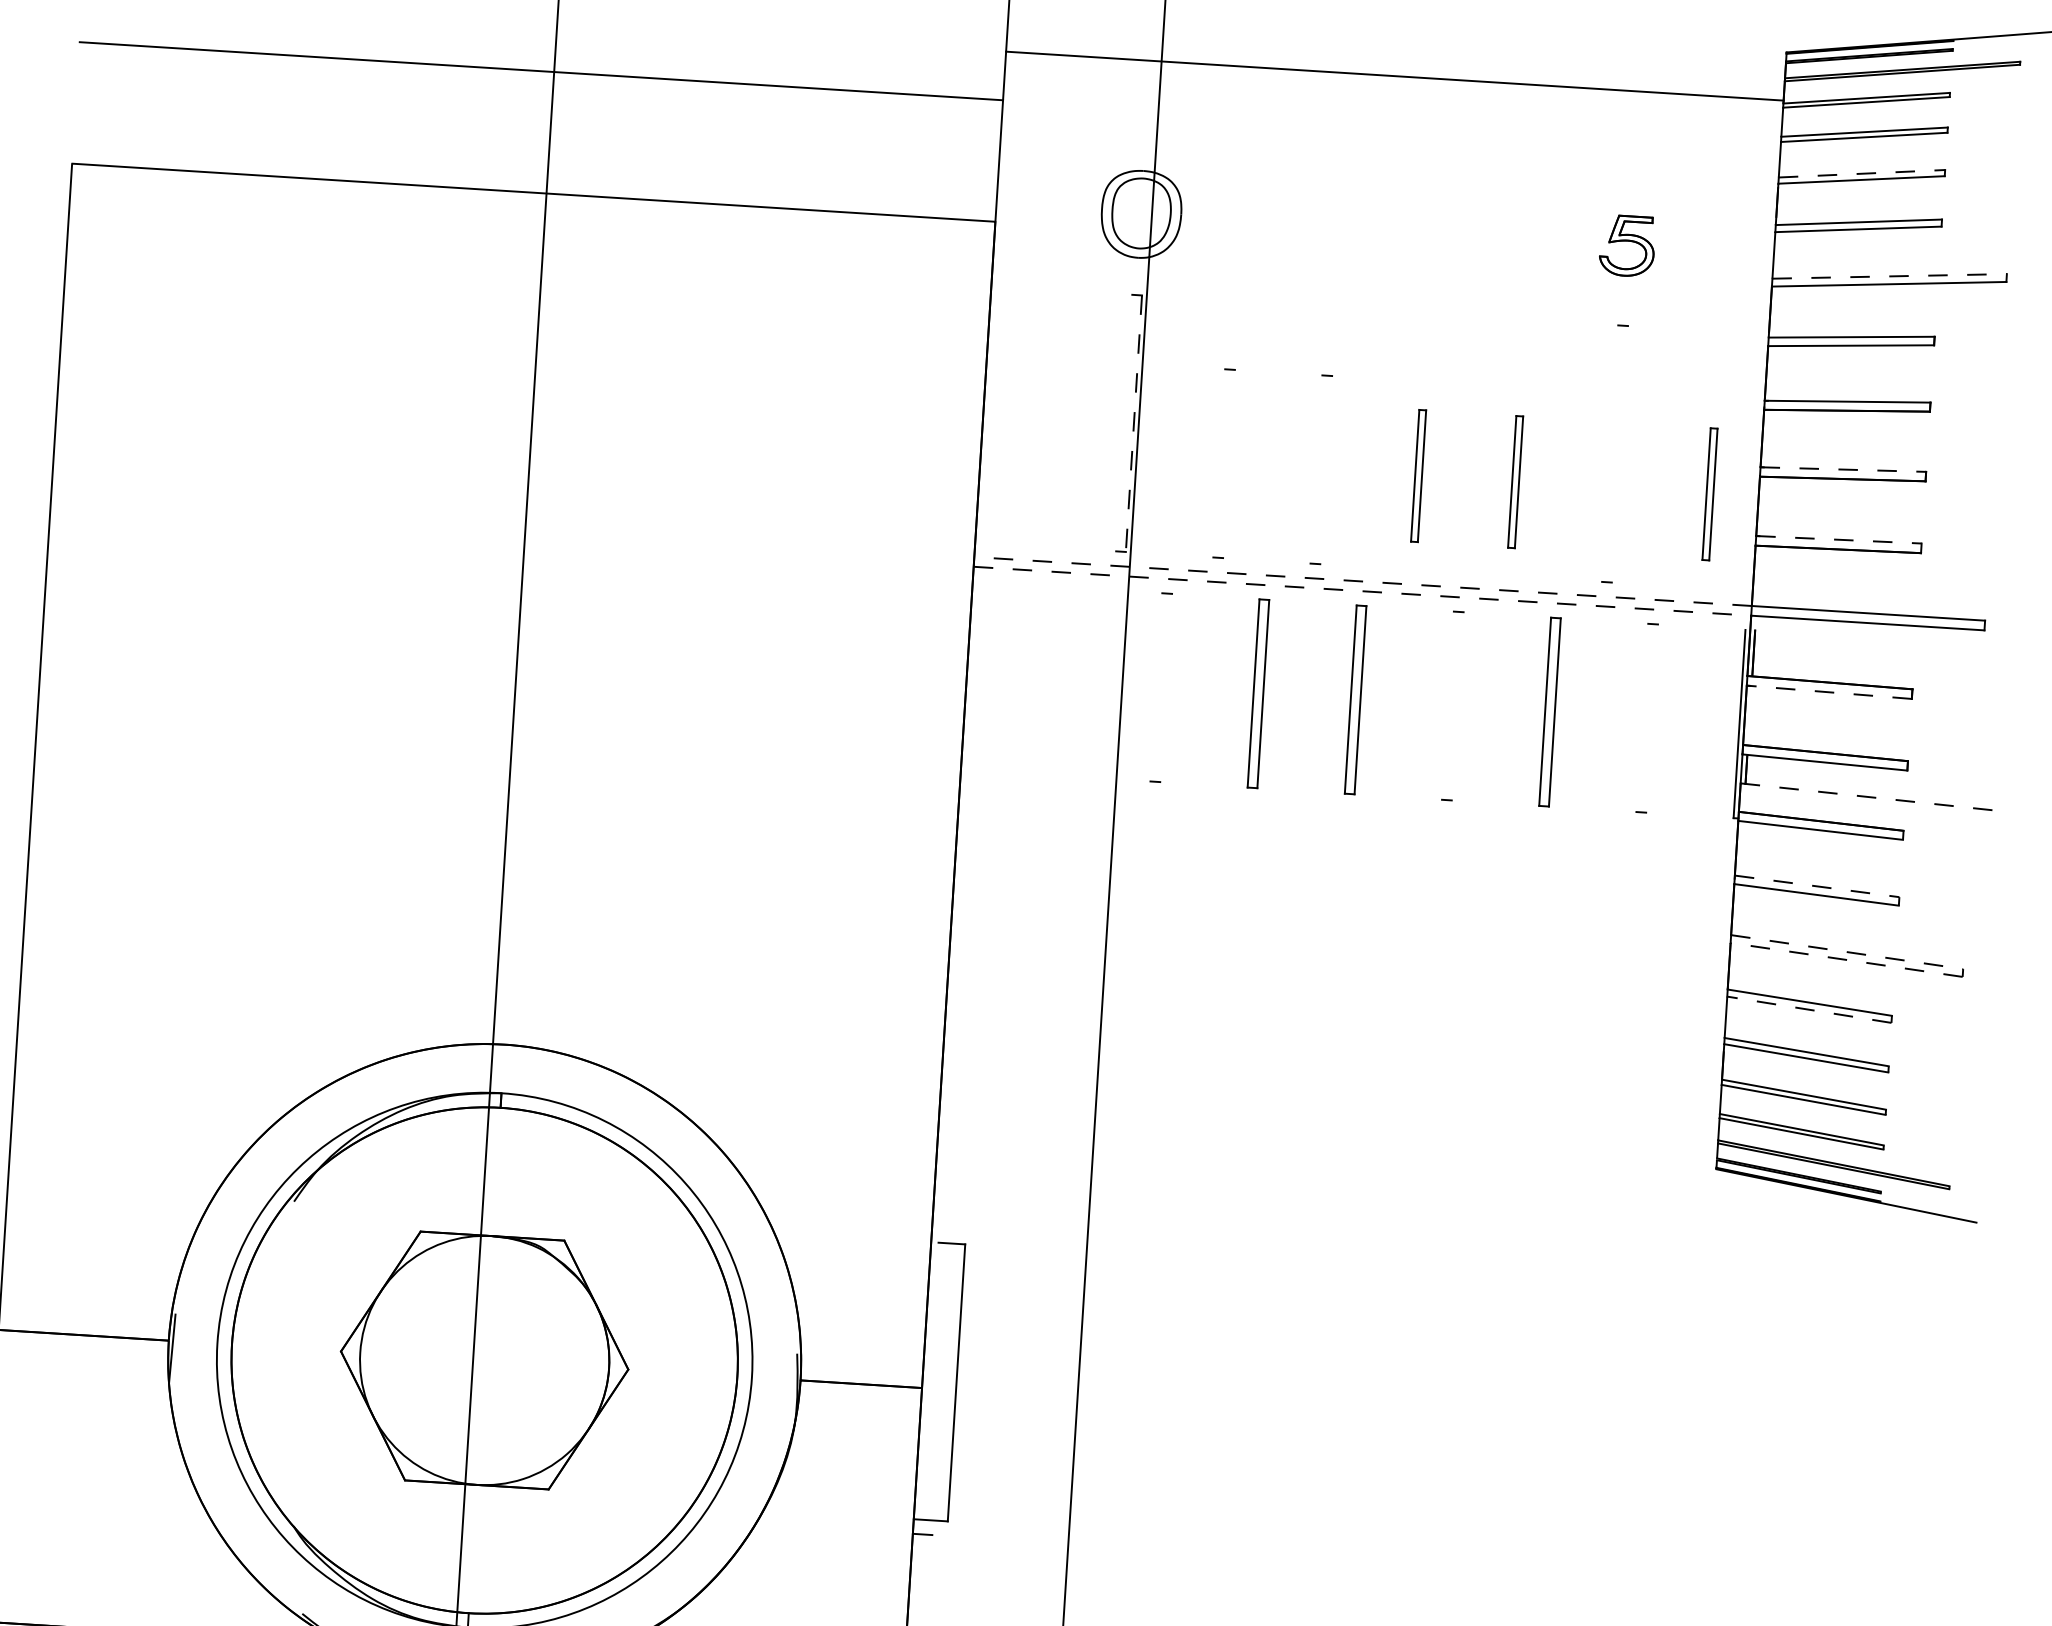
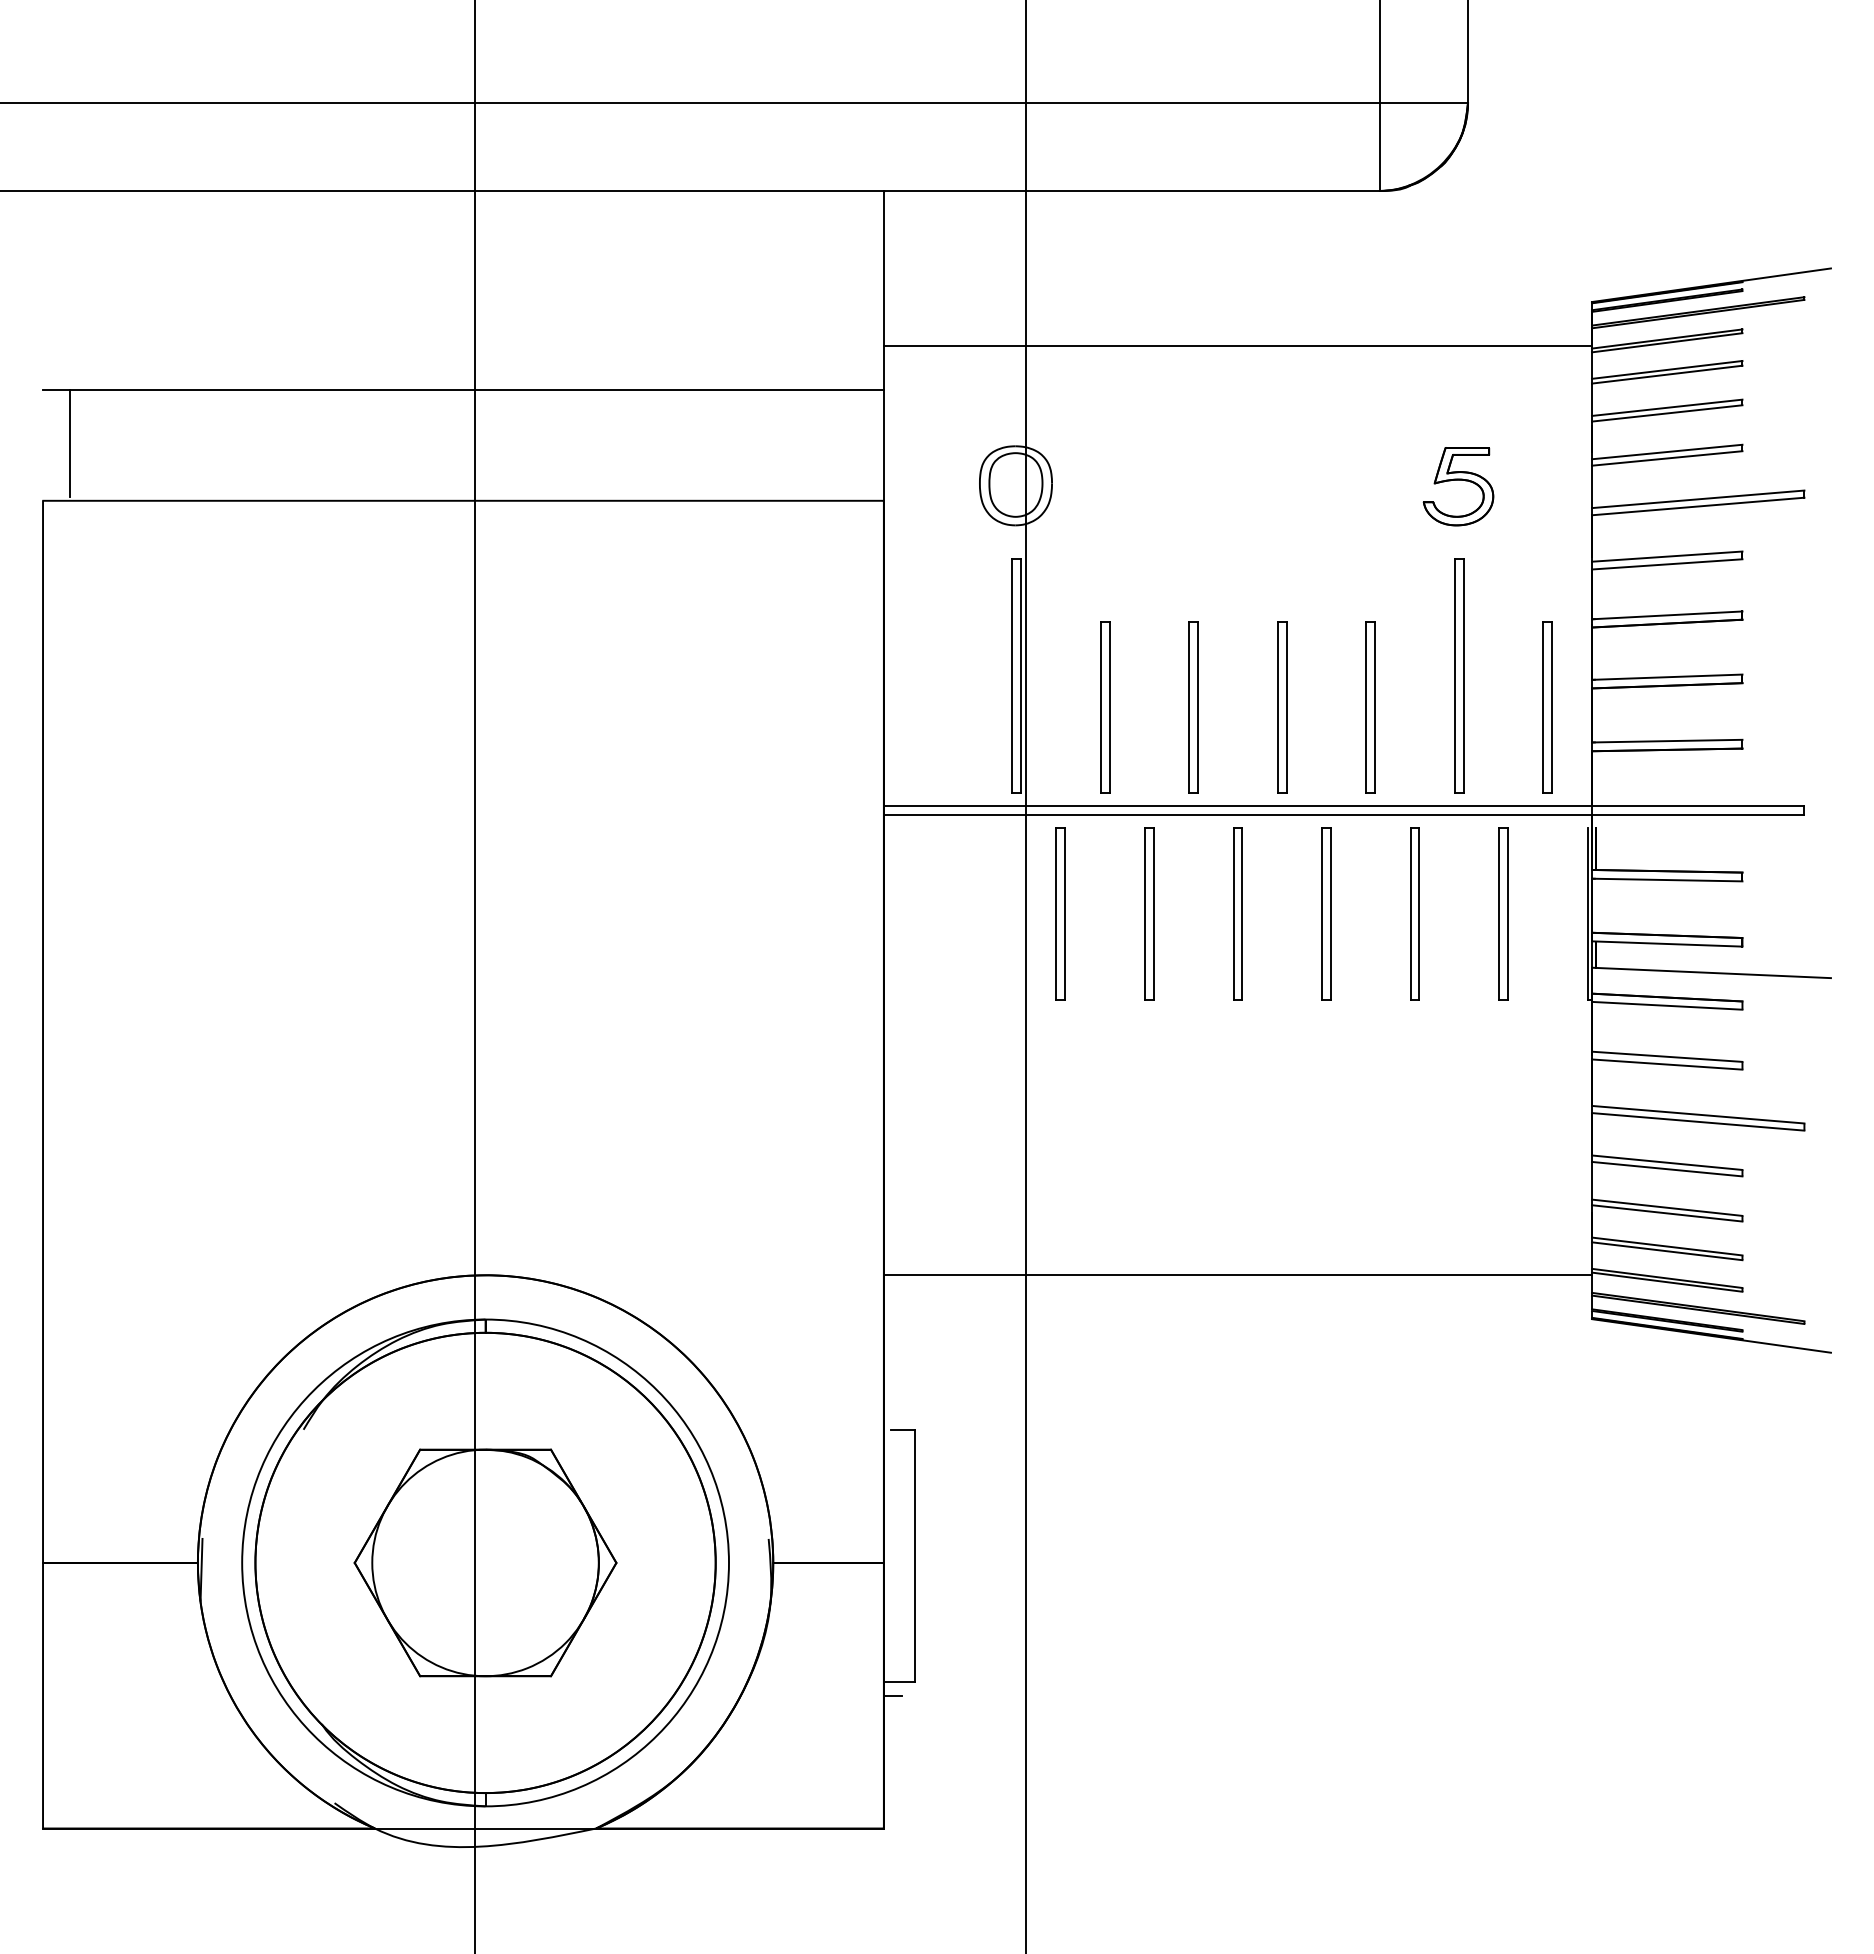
line: (105, 102) -> (69, 443), added
line: (1862, 173) -> (1667, 407), dashed -> solid
part: (1627, 245) -> (1458, 486), size x1.43
line: (1889, 276) -> (1698, 499), dashed -> solid
line: (1124, 422) -> (1012, 675), added
line: (1134, 424) -> (1021, 676), dashed -> solid
line: (1609, 453) -> (1454, 675), added
line: (1619, 453) -> (1463, 675), added
line: (1219, 462) -> (1100, 706), added
line: (1228, 463) -> (1109, 706), added
line: (1316, 468) -> (1189, 706), added
line: (1326, 469) -> (1198, 706), added
line: (1843, 469) -> (1667, 677), dashed -> solid
part: (1418, 476) -> (1282, 707), size x1.43
part: (1515, 482) -> (1370, 707), size x1.43
part: (1709, 494) -> (1547, 707), size x1.43
line: (1839, 540) -> (1667, 741), dashed -> solid
line: (1362, 581) -> (1237, 806), dashed -> solid
line: (1363, 591) -> (1238, 815), dashed -> solid
line: (1156, 686) -> (1056, 913), added
line: (1166, 687) -> (1065, 913), added
line: (1828, 692) -> (1666, 880), dashed -> solid
line: (1448, 705) -> (1322, 913), added
line: (1457, 705) -> (1330, 913), added
line: (1642, 717) -> (1499, 913), added
line: (1651, 717) -> (1507, 913), added
line: (1871, 796) -> (1711, 972), dashed -> solid
line: (1817, 886) -> (1667, 1056), dashed -> solid
line: (1847, 951) -> (1698, 1114), dashed -> solid
line: (1847, 959) -> (1698, 1121), dashed -> solid
line: (1809, 1010) -> (1667, 1169), dashed -> solid
line: (1330, 1096) -> (1237, 1275), added

